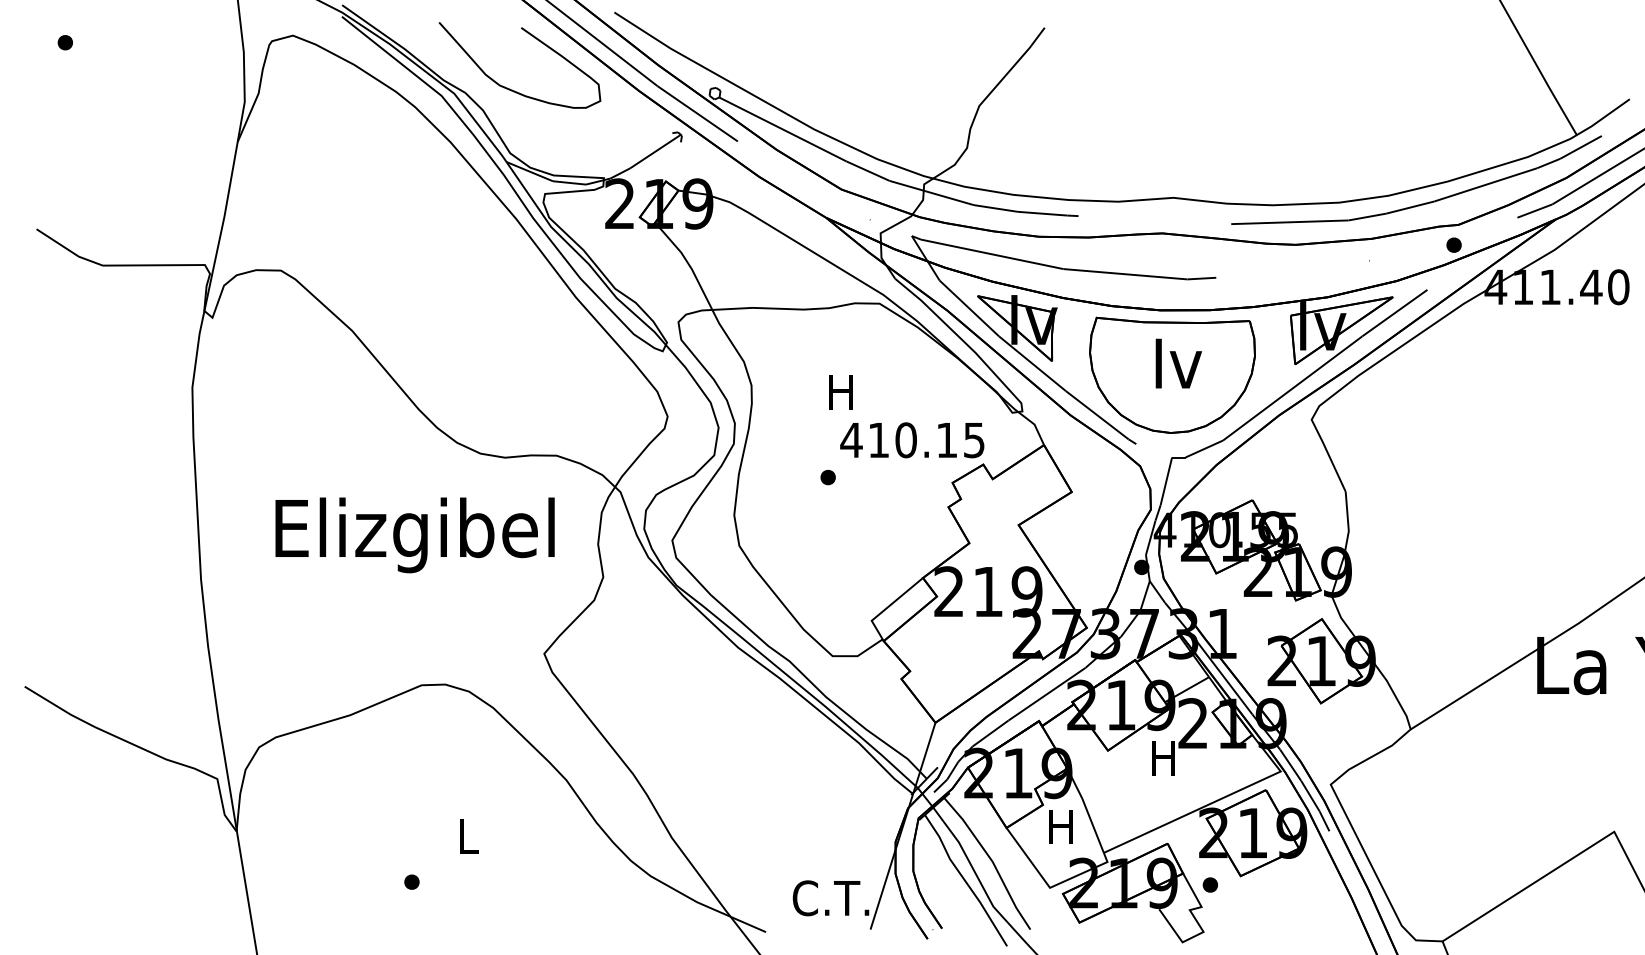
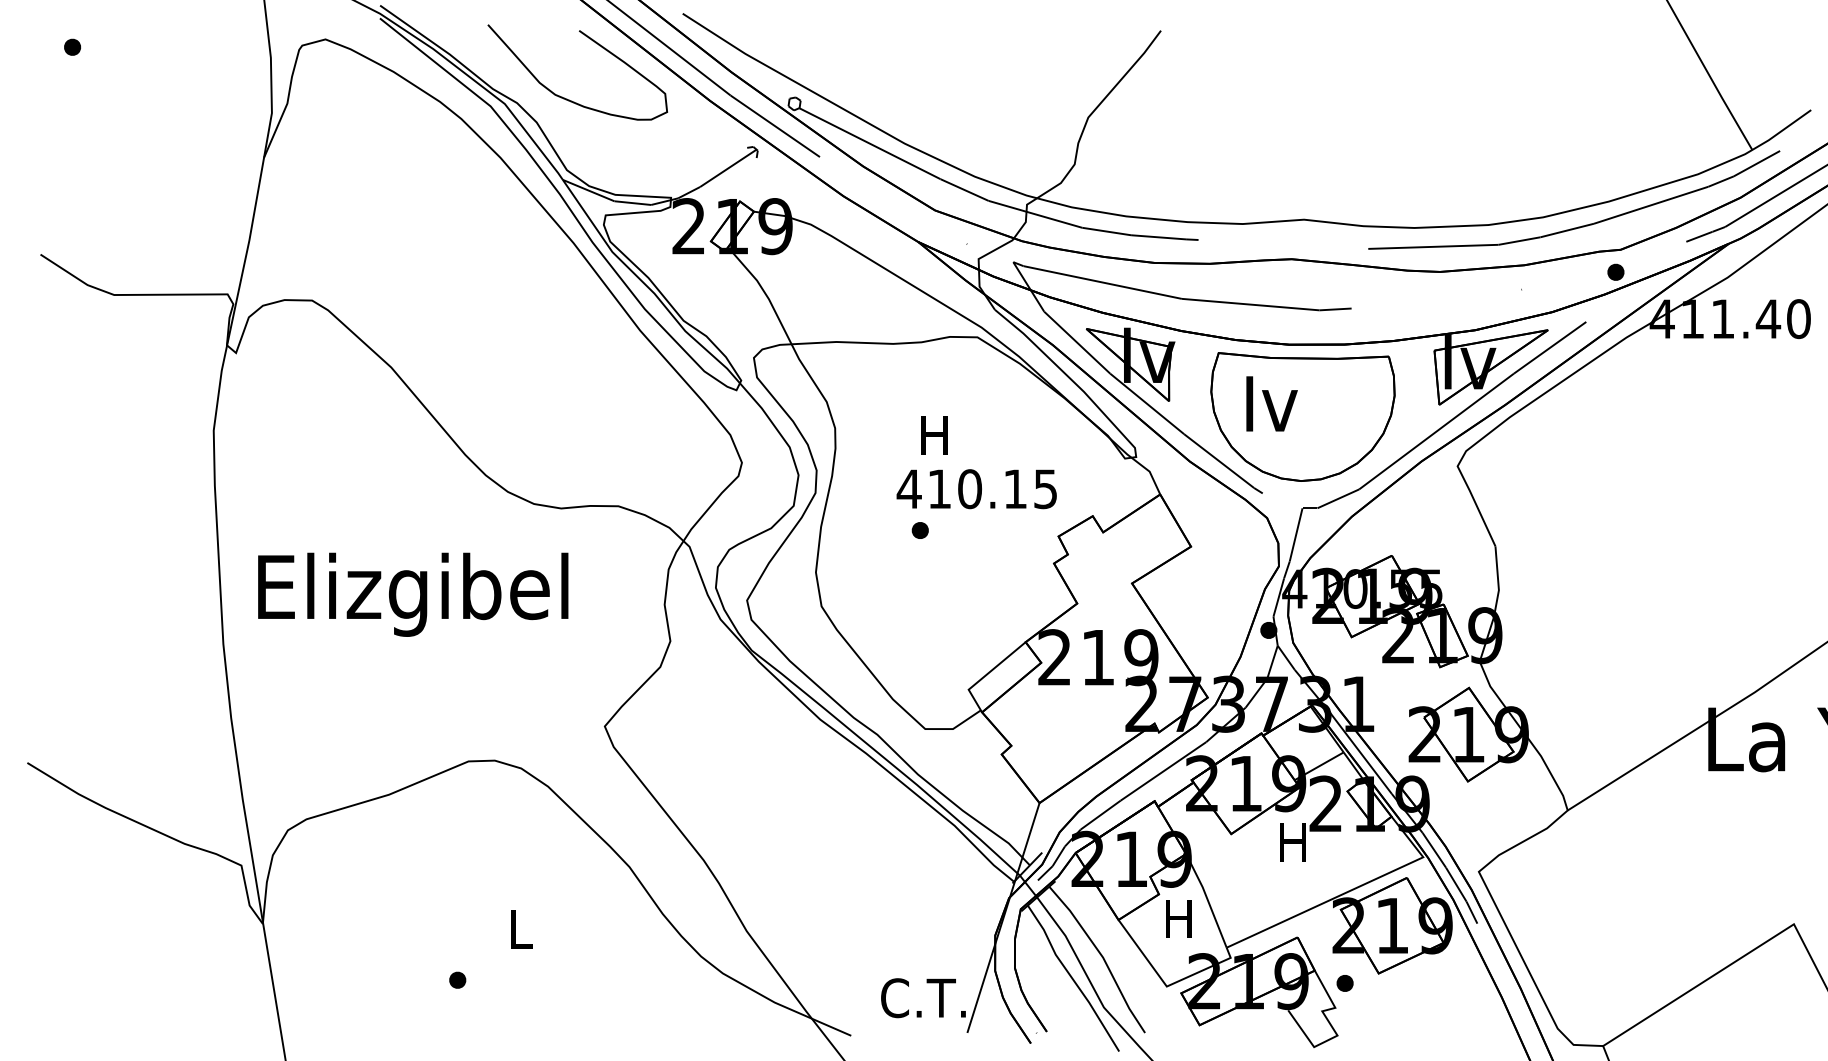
text: (1178, 363) -> (1271, 403), moved
text: (912, 440) -> (976, 489), moved
text: (415, 535) -> (413, 594), moved

